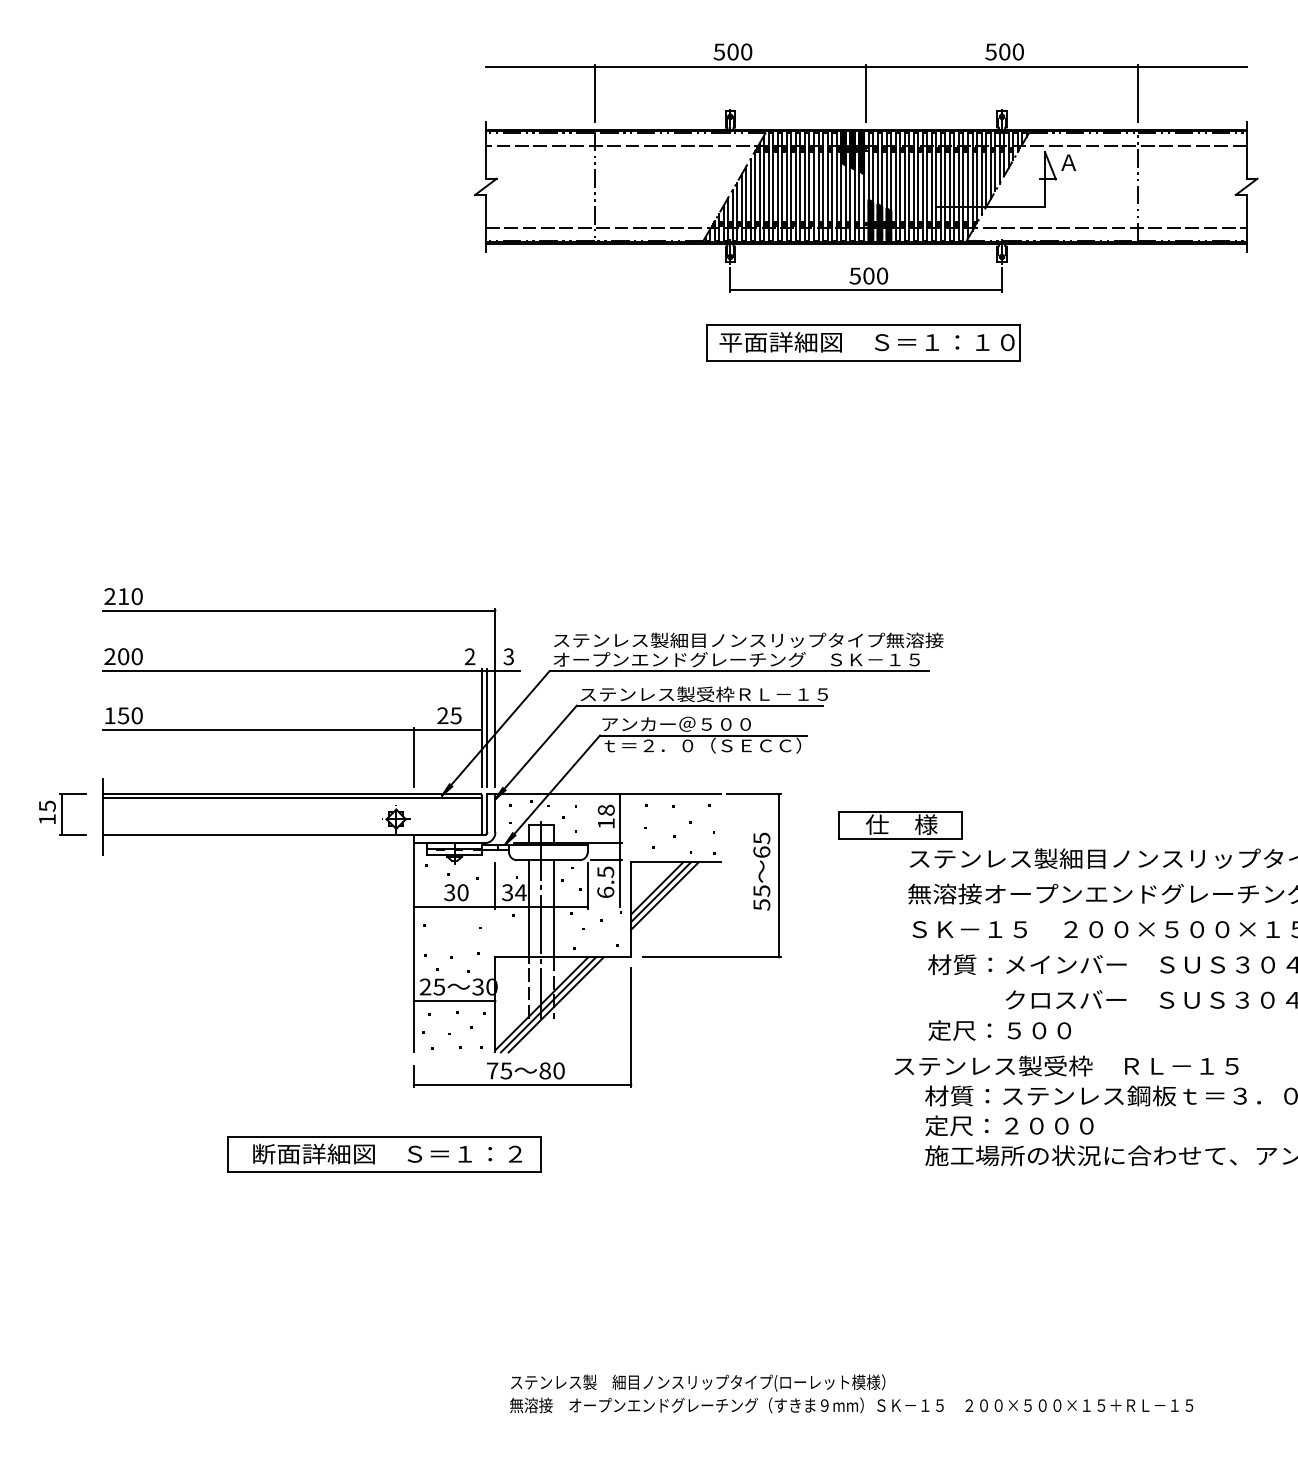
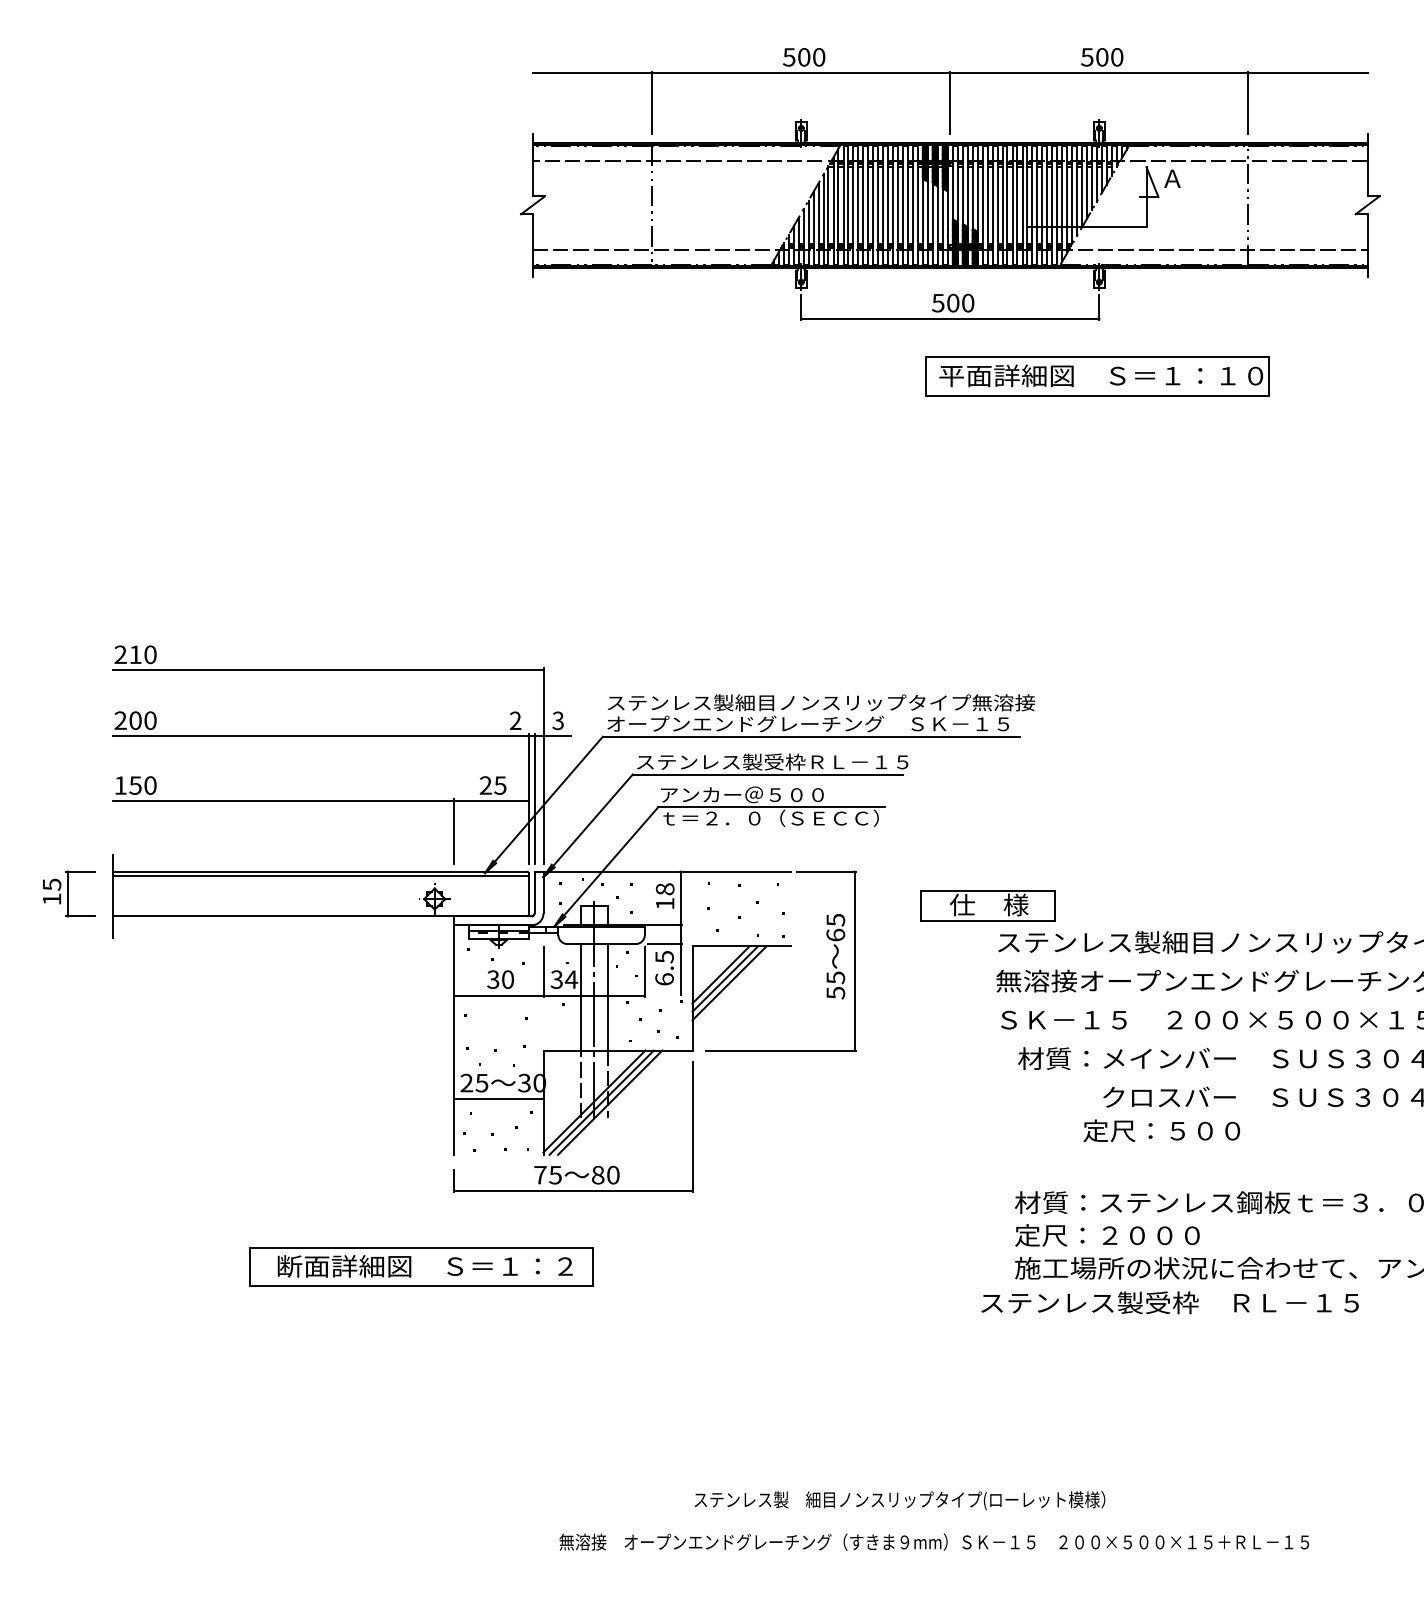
part: (863, 342) -> (1097, 376), moved
text: (999, 1030) -> (1161, 1130), moved
text: (1066, 1065) -> (1169, 1302), moved
text: (697, 1382) -> (899, 1500), moved

